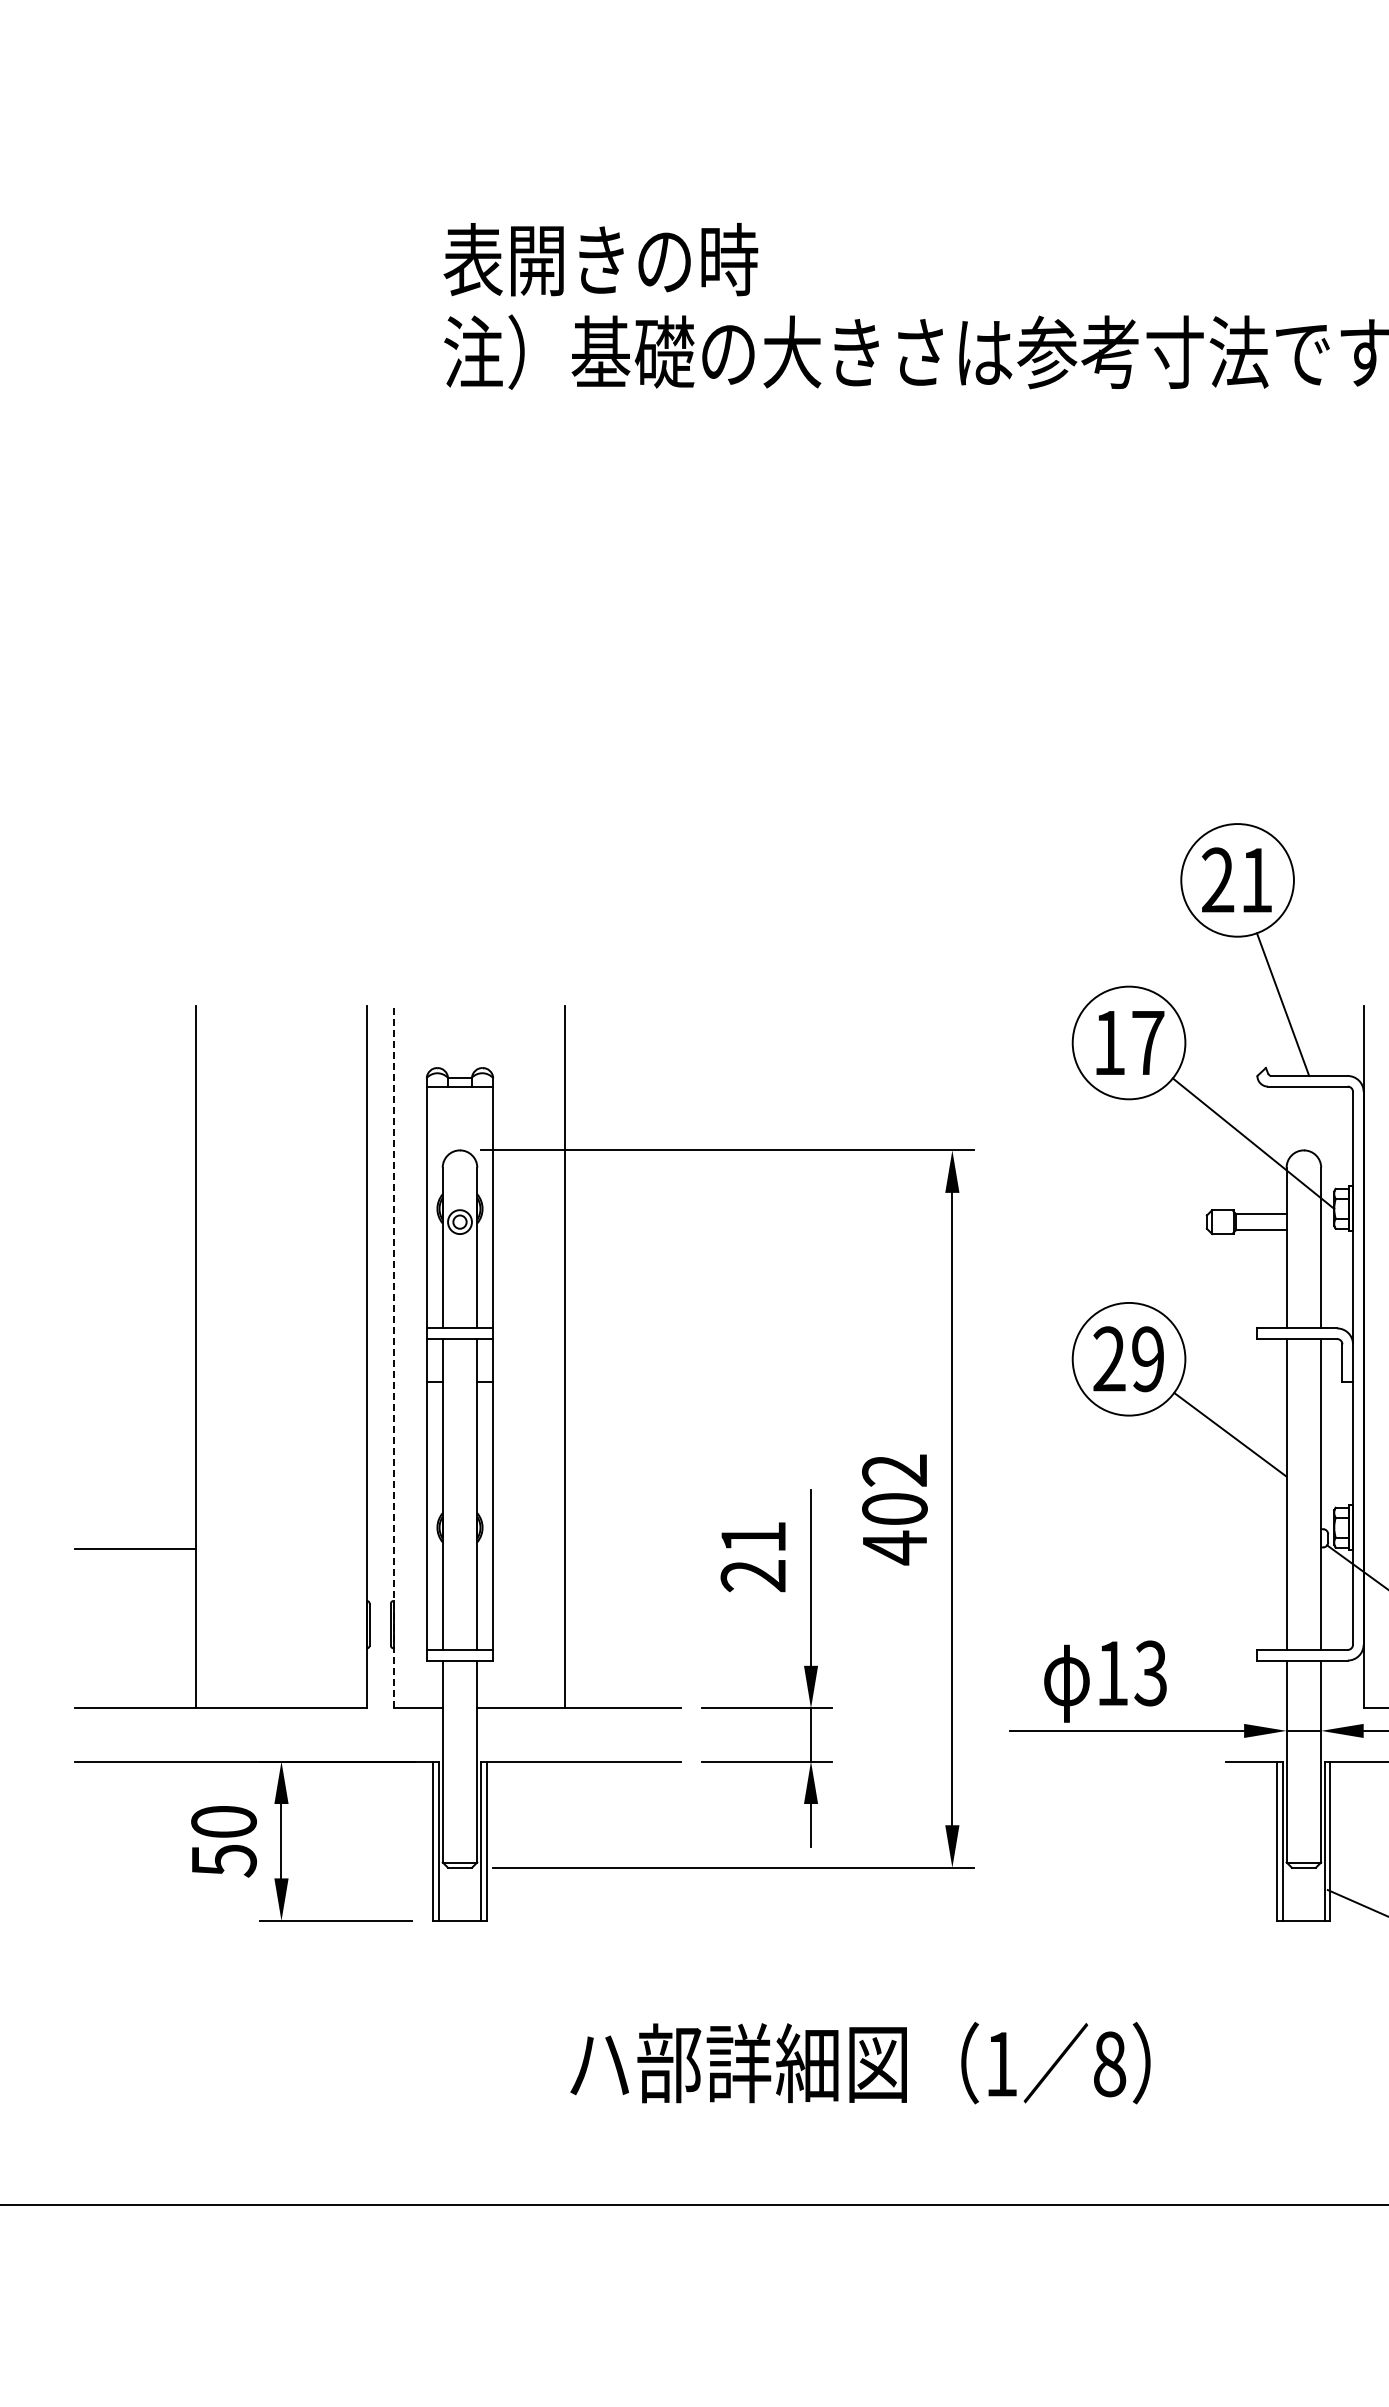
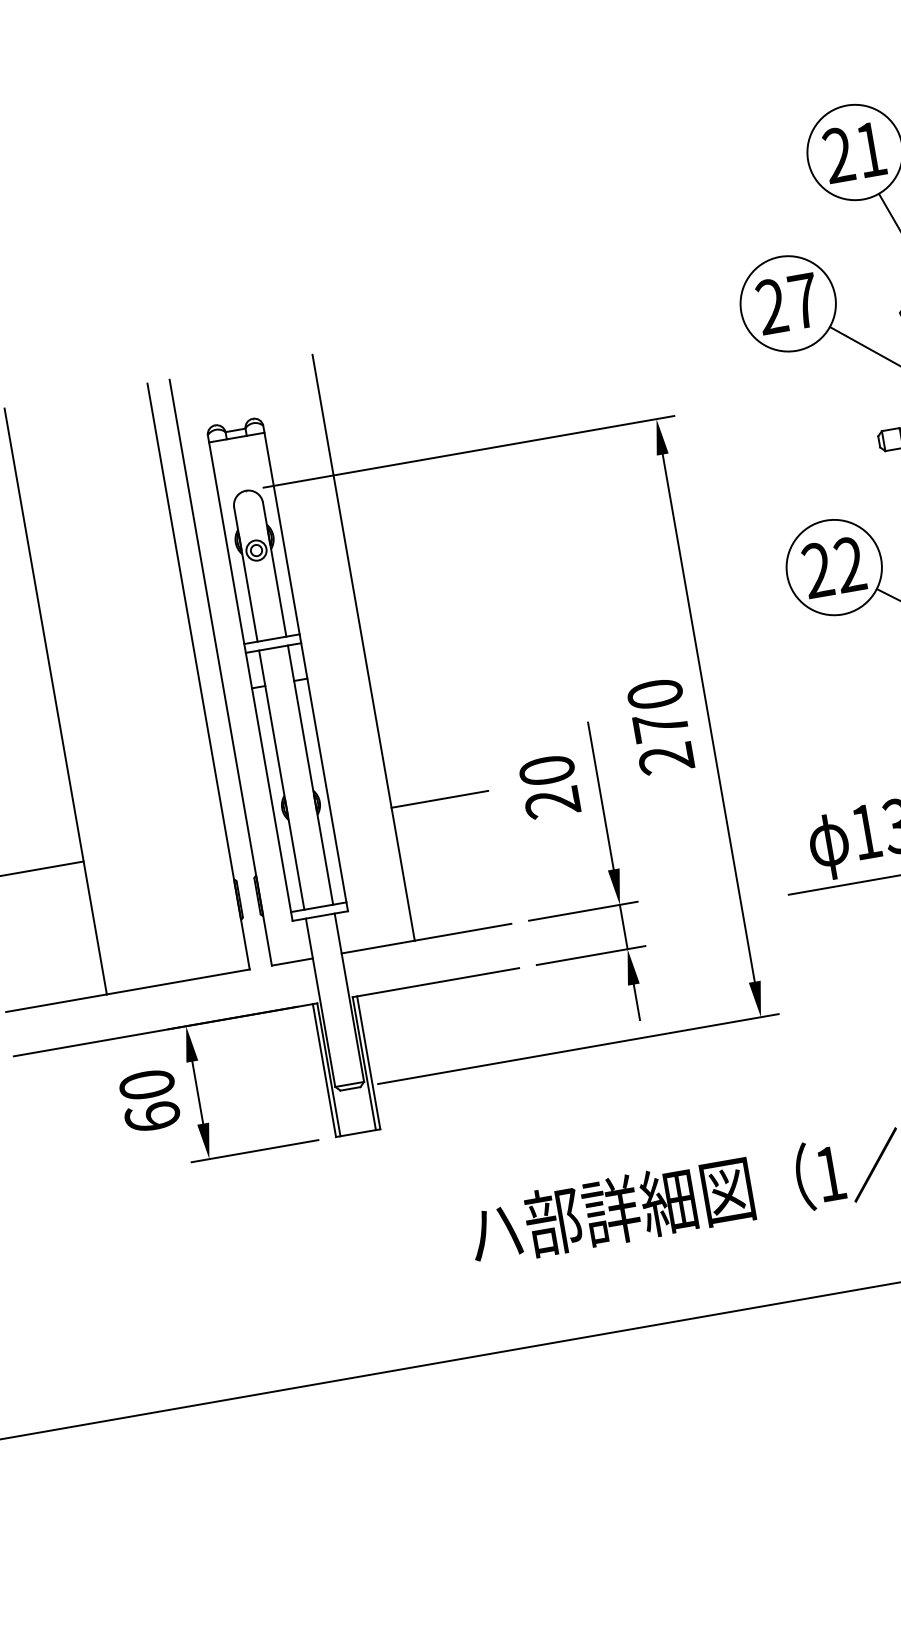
text: (1109, 1042) -> (771, 306), 17 -> 27
line: (393, 1356) -> (220, 672), dashed -> solid
text: (1148, 1359) -> (850, 564), 29 -> 22
text: (894, 1509) -> (660, 726), 402 -> 270
text: (753, 1537) -> (547, 770), 21 -> 20
line: (622, 1548) -> (439, 799), added
text: (224, 1860) -> (153, 1117), 50 -> 60

